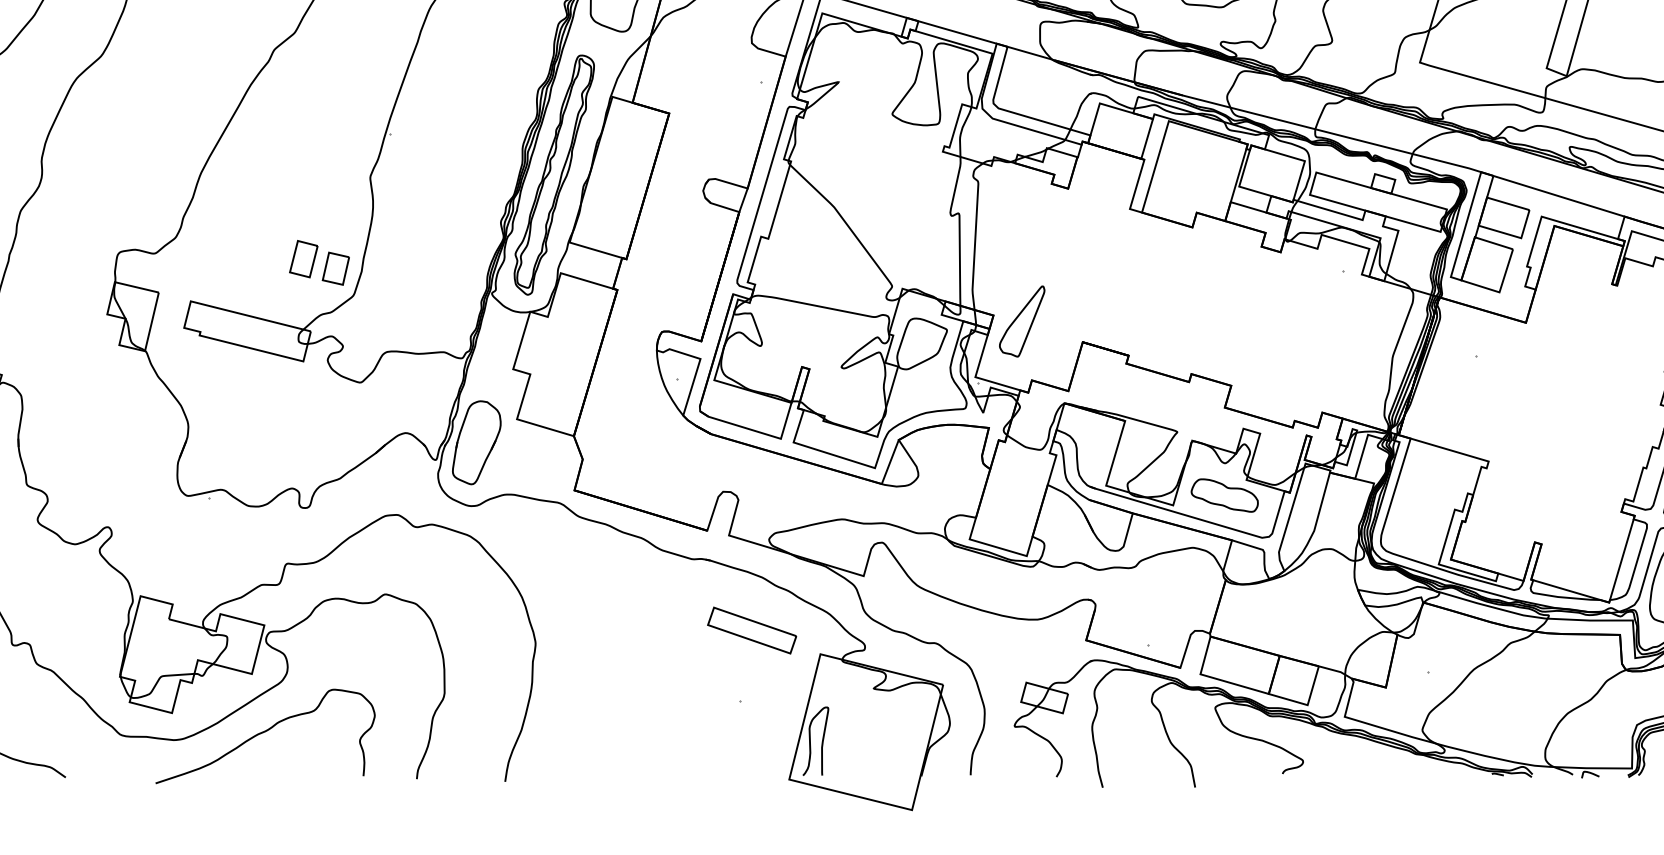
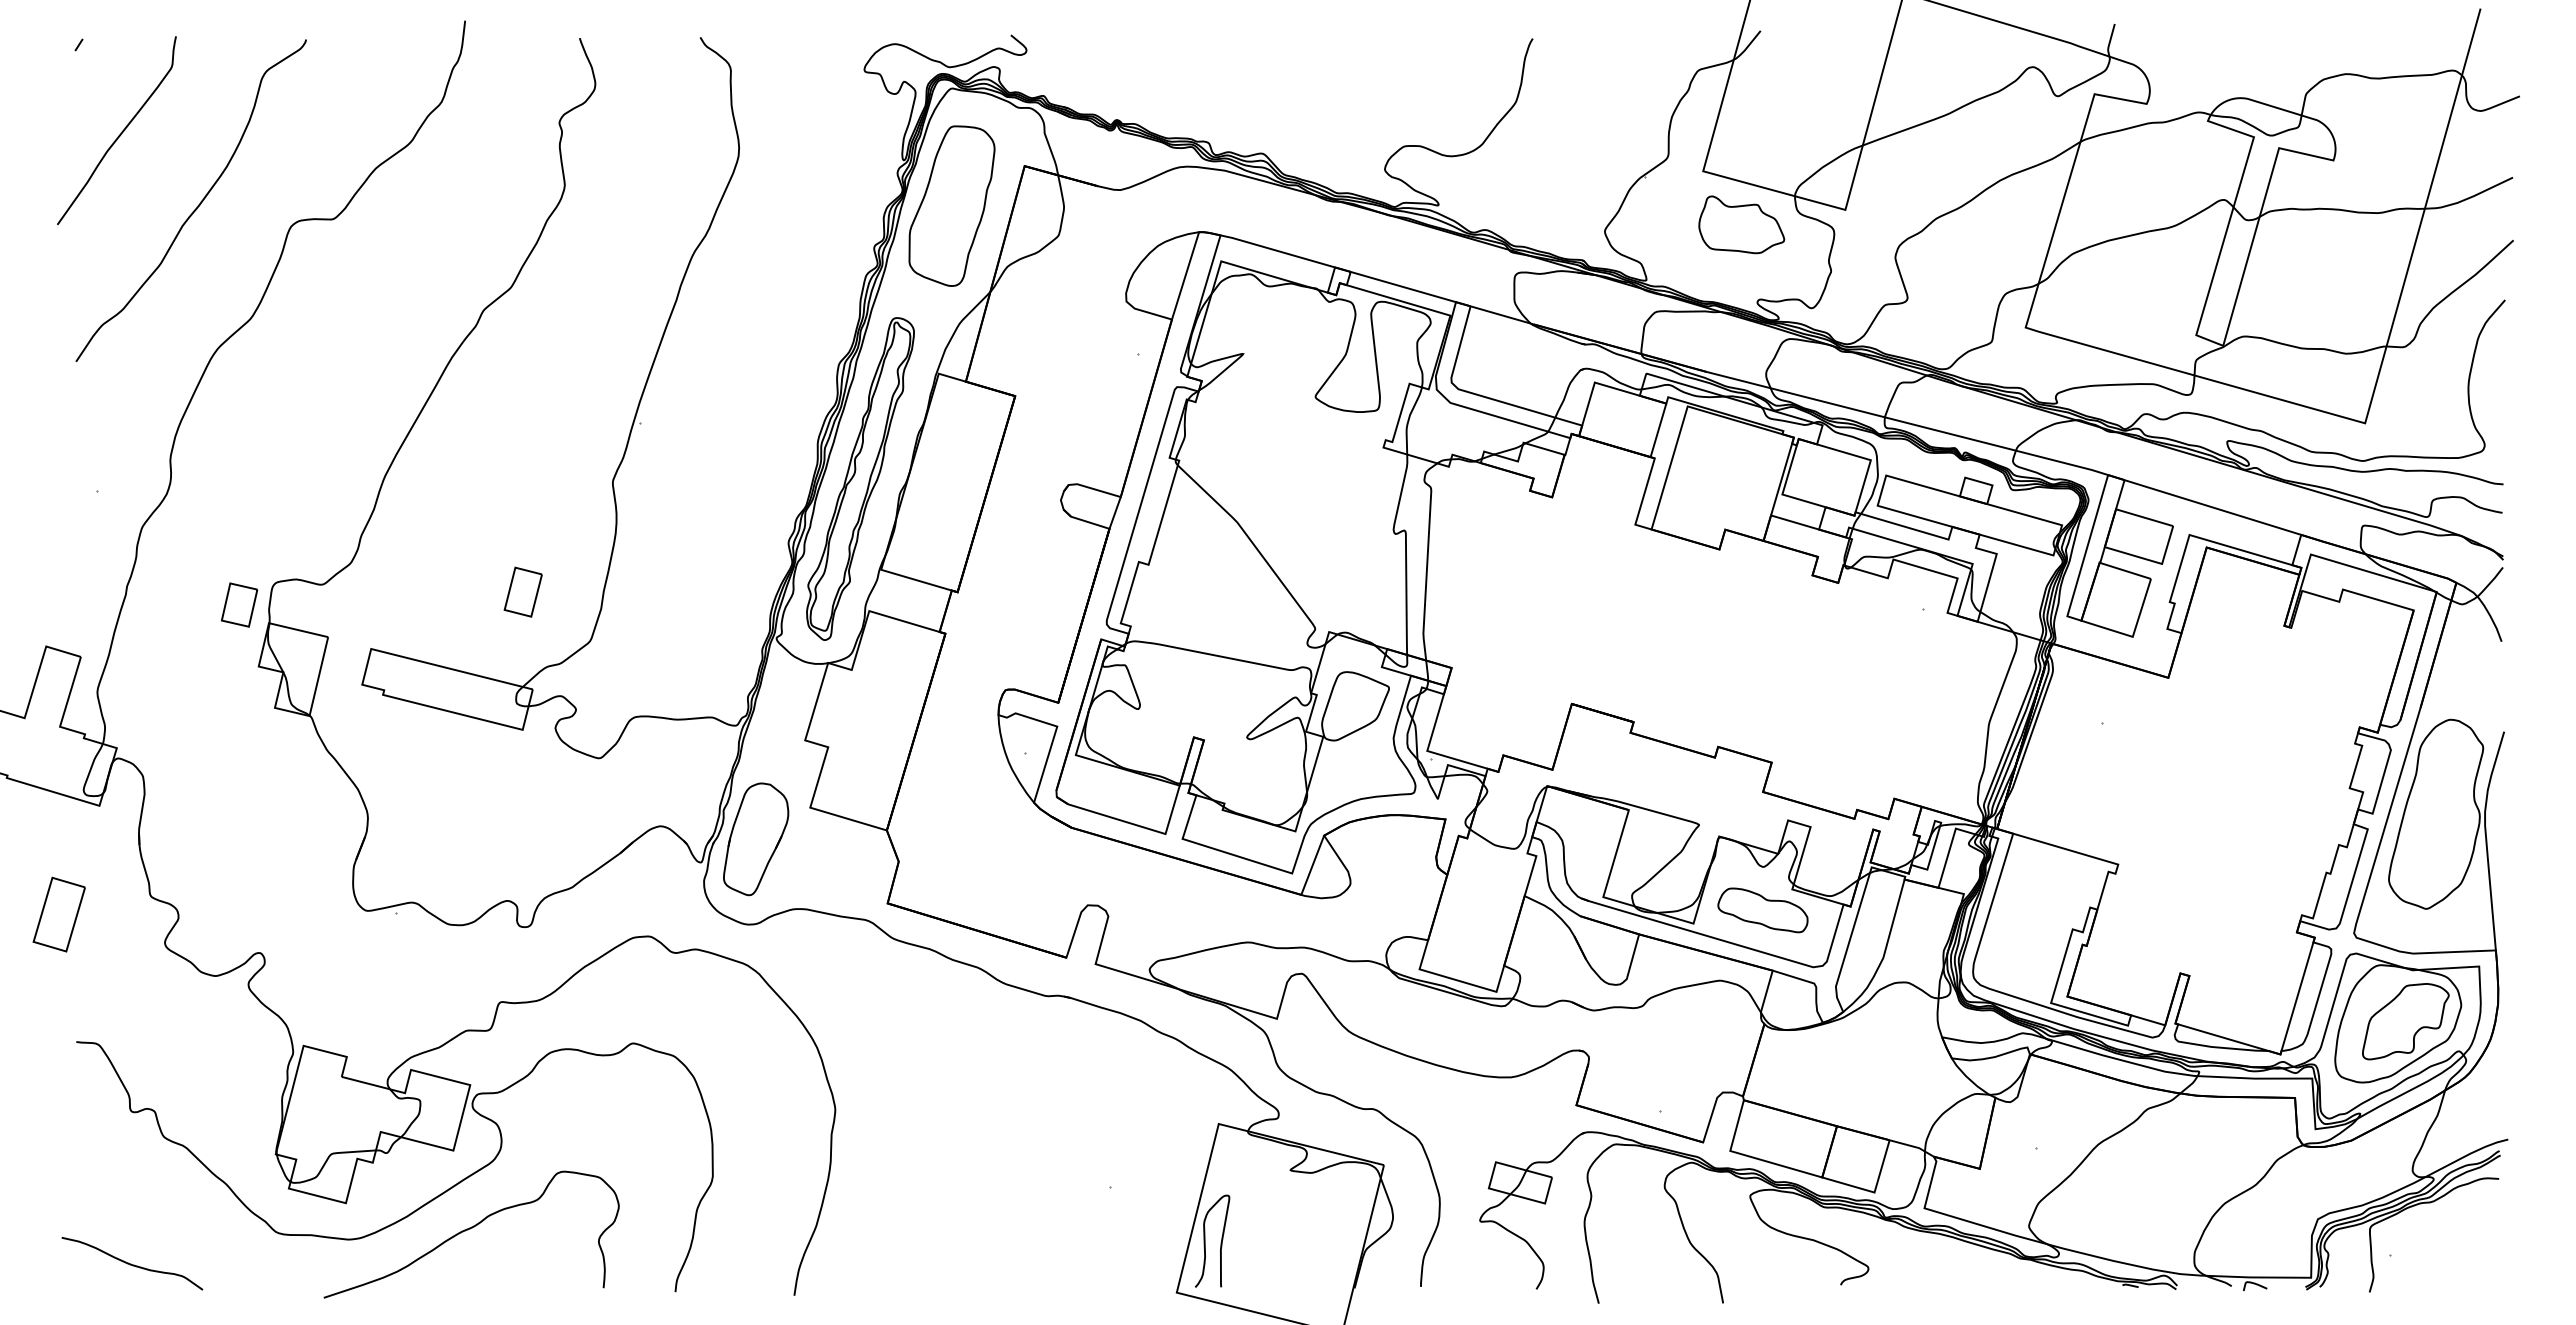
part: (335, 268) -> (239, 604), moved
part: (1022, 321) -> (1490, 675), removed
part: (751, 630) -> (1126, 1092), removed

